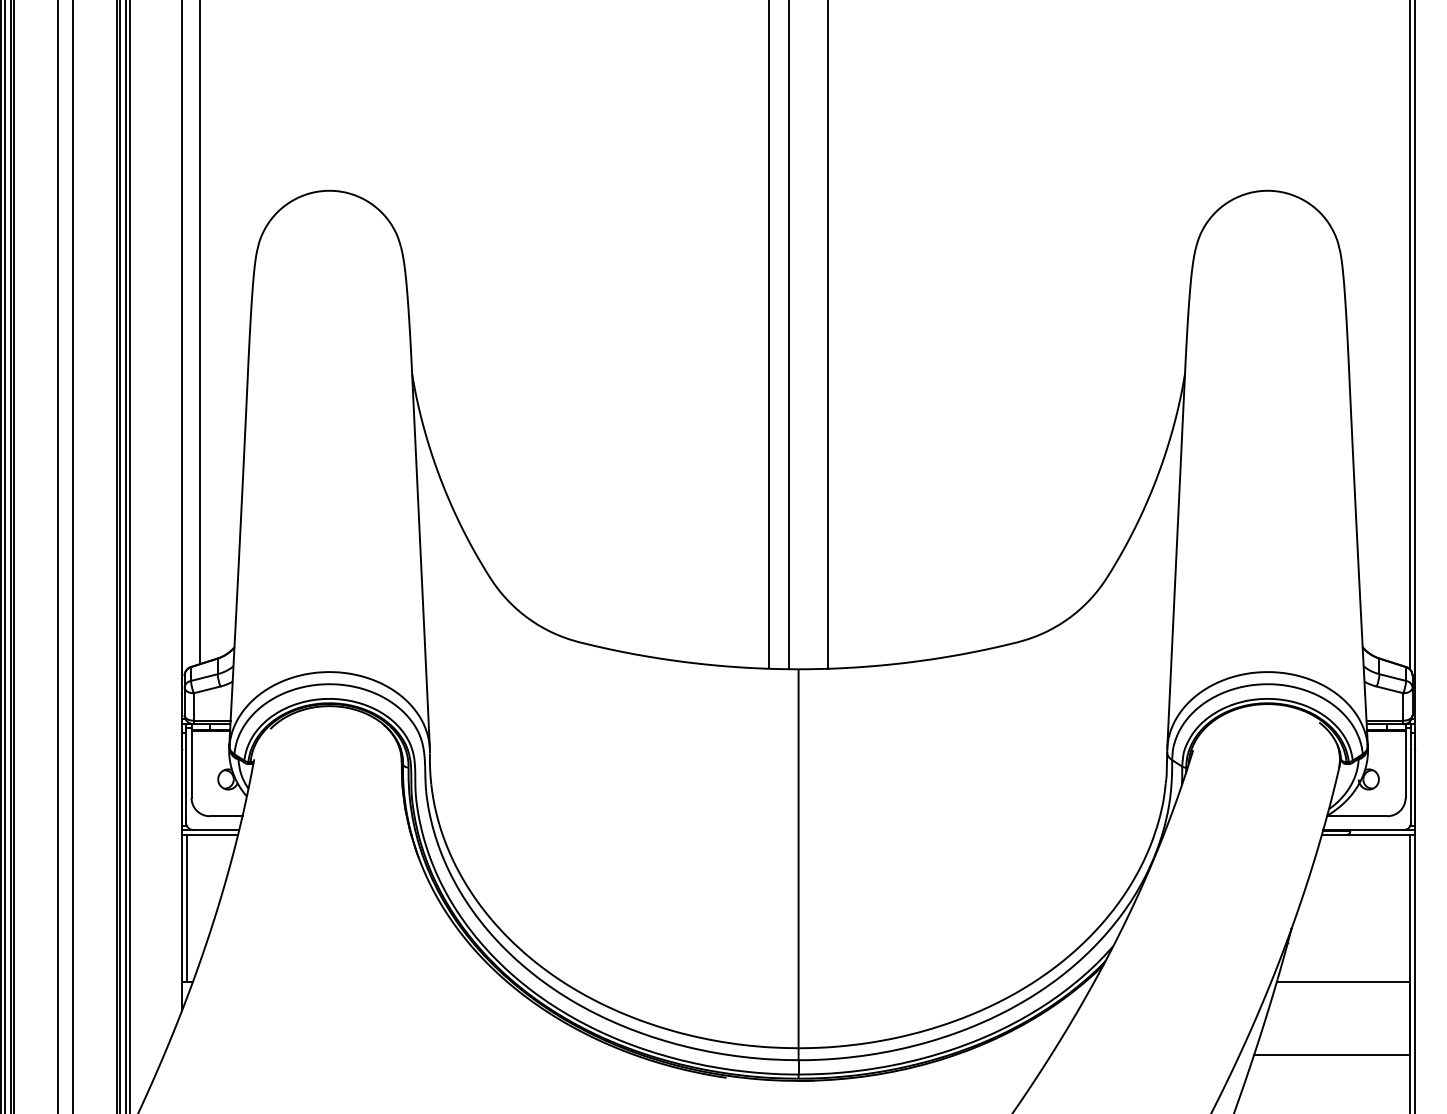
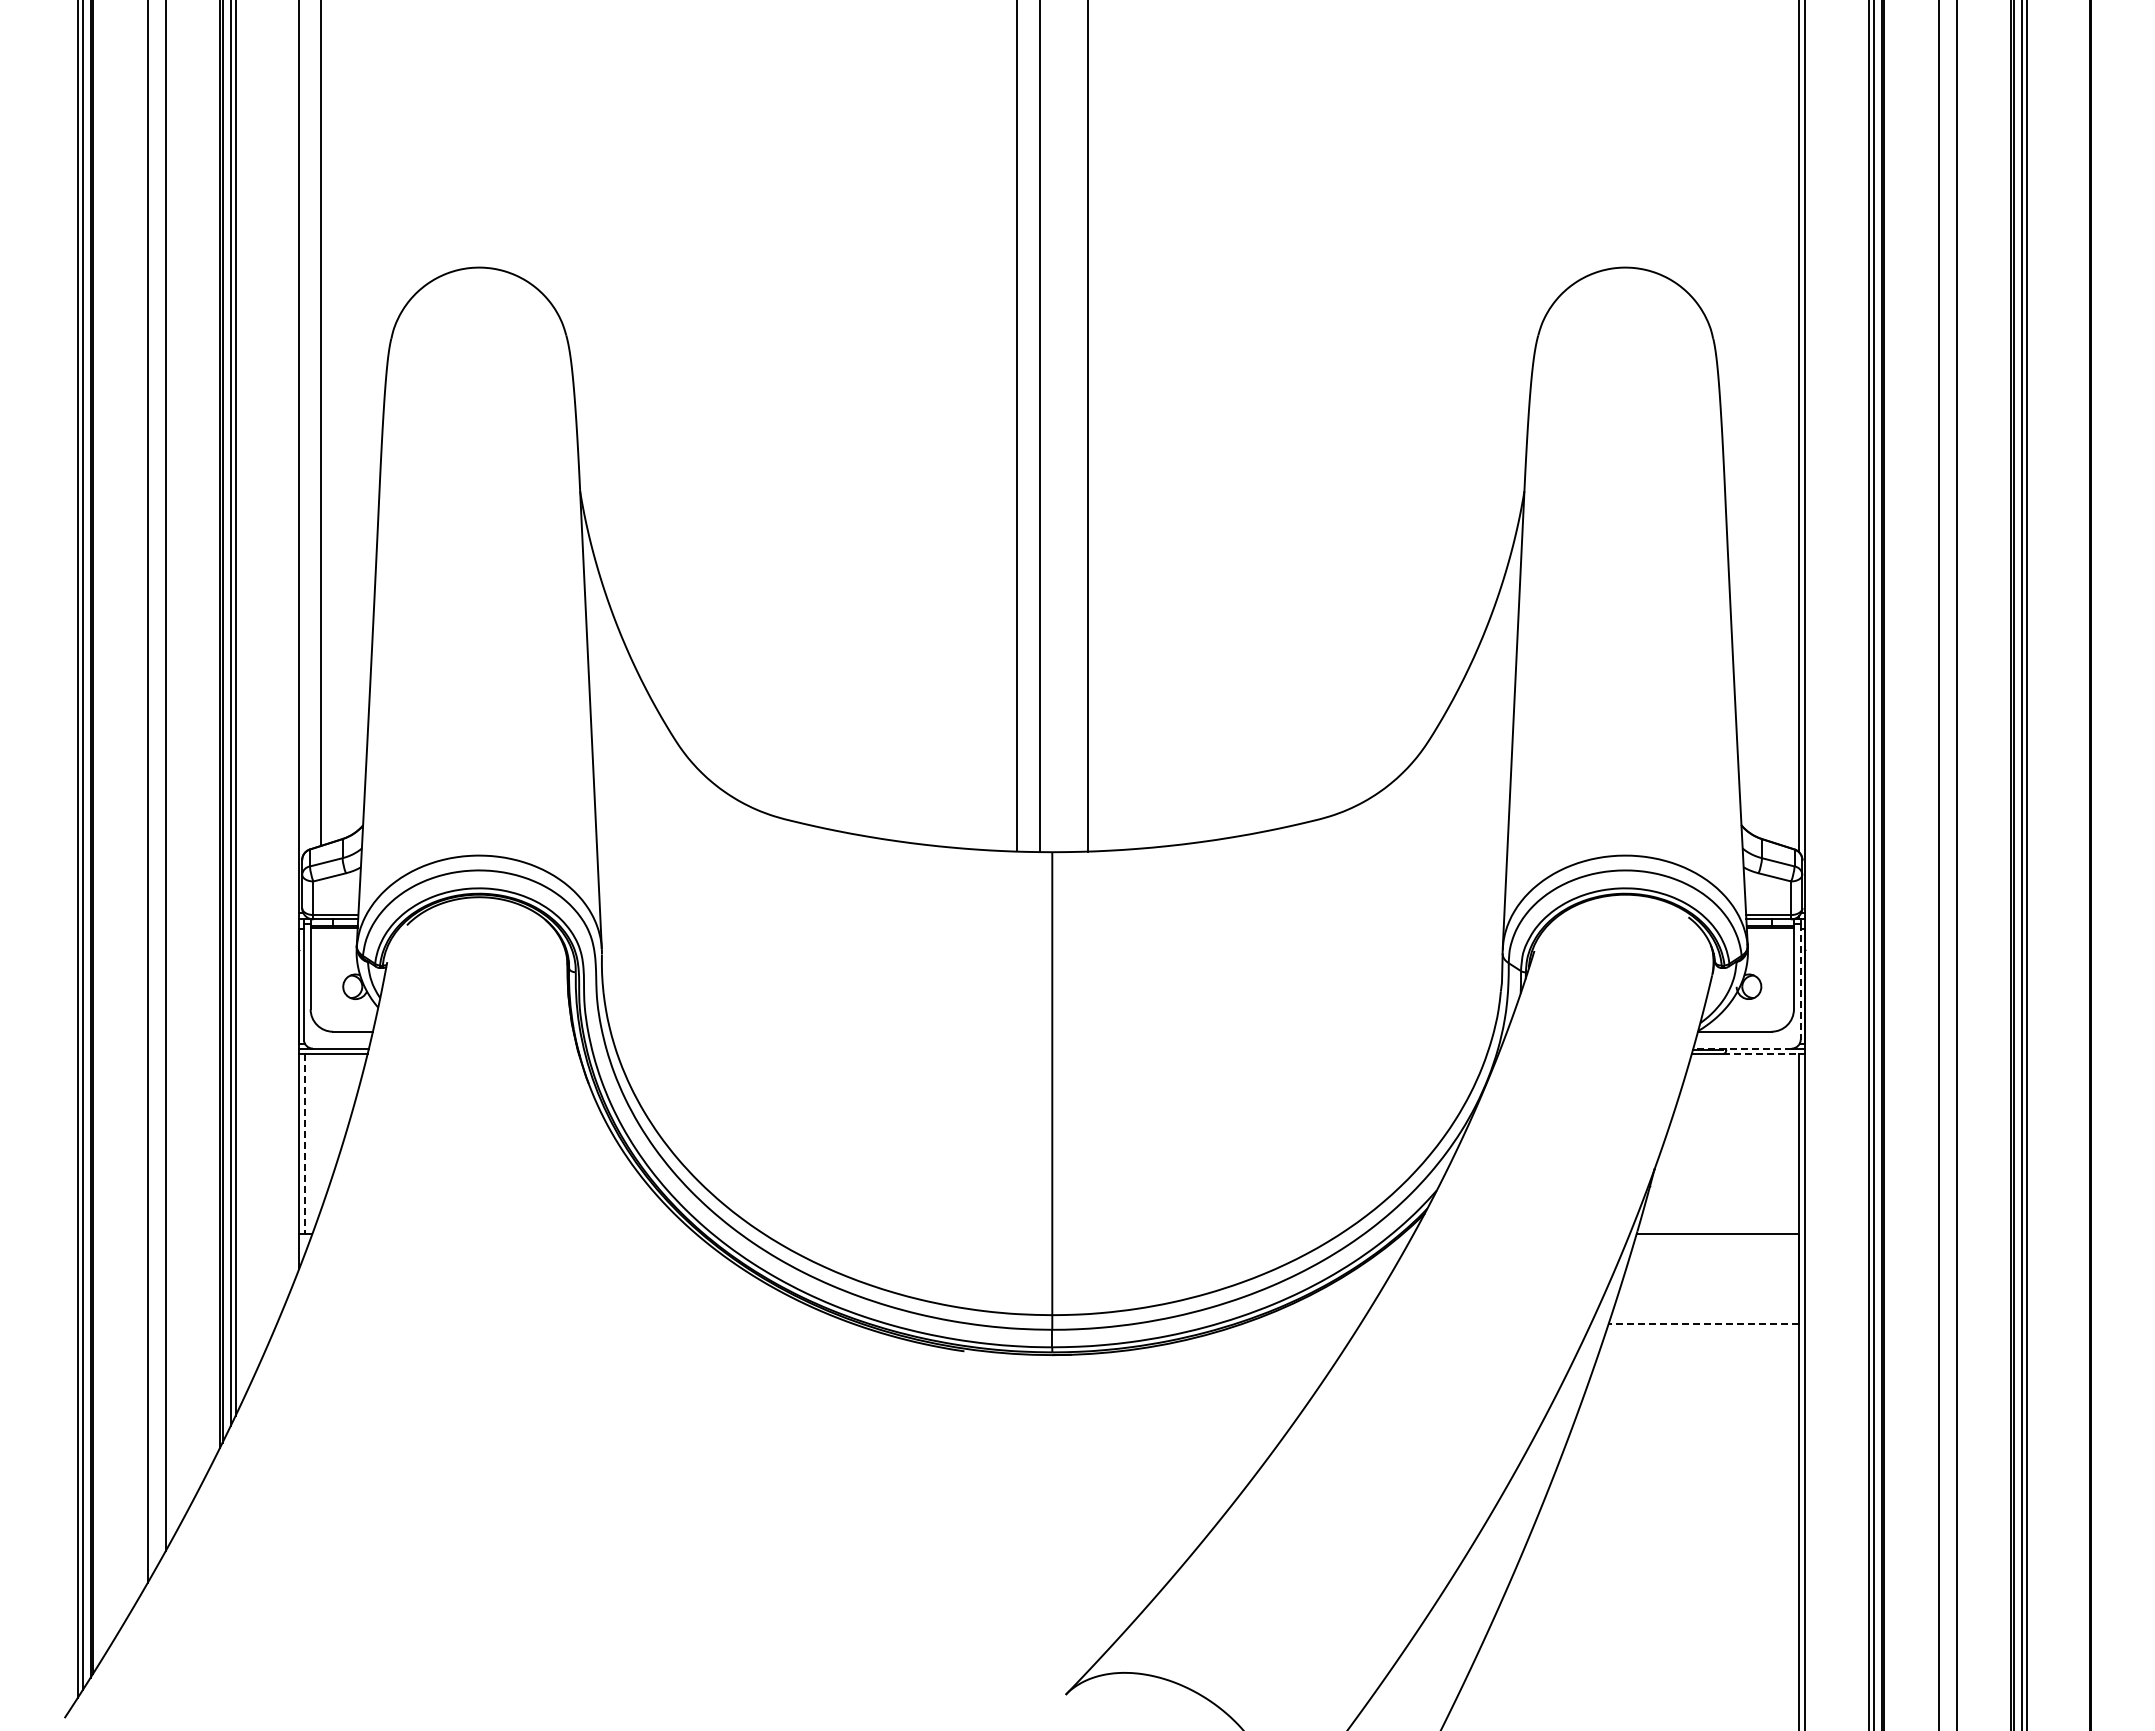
line: (1410, 775) -> (1800, 981), solid -> dashed
line: (1363, 829) -> (1742, 1048), solid -> dashed
line: (1379, 834) -> (1761, 1054), solid -> dashed
line: (187, 908) -> (305, 1144), solid -> dashed
line: (1331, 1055) -> (1703, 1323), solid -> dashed

